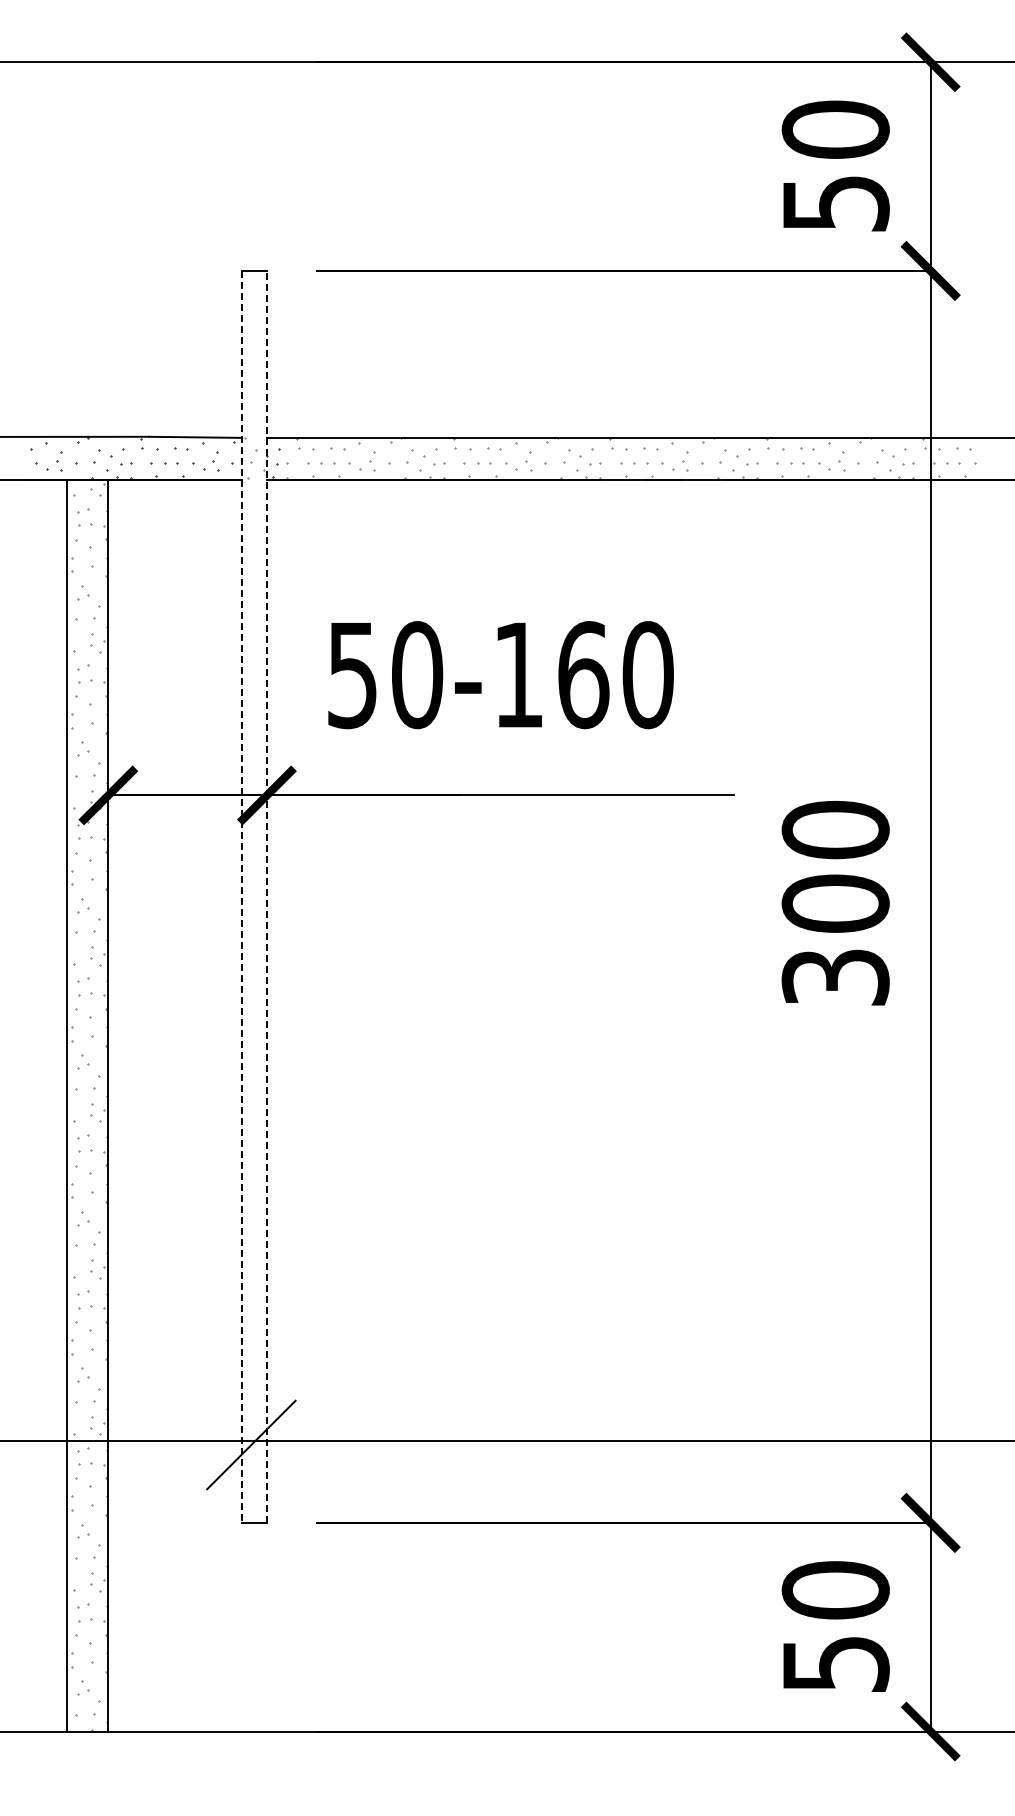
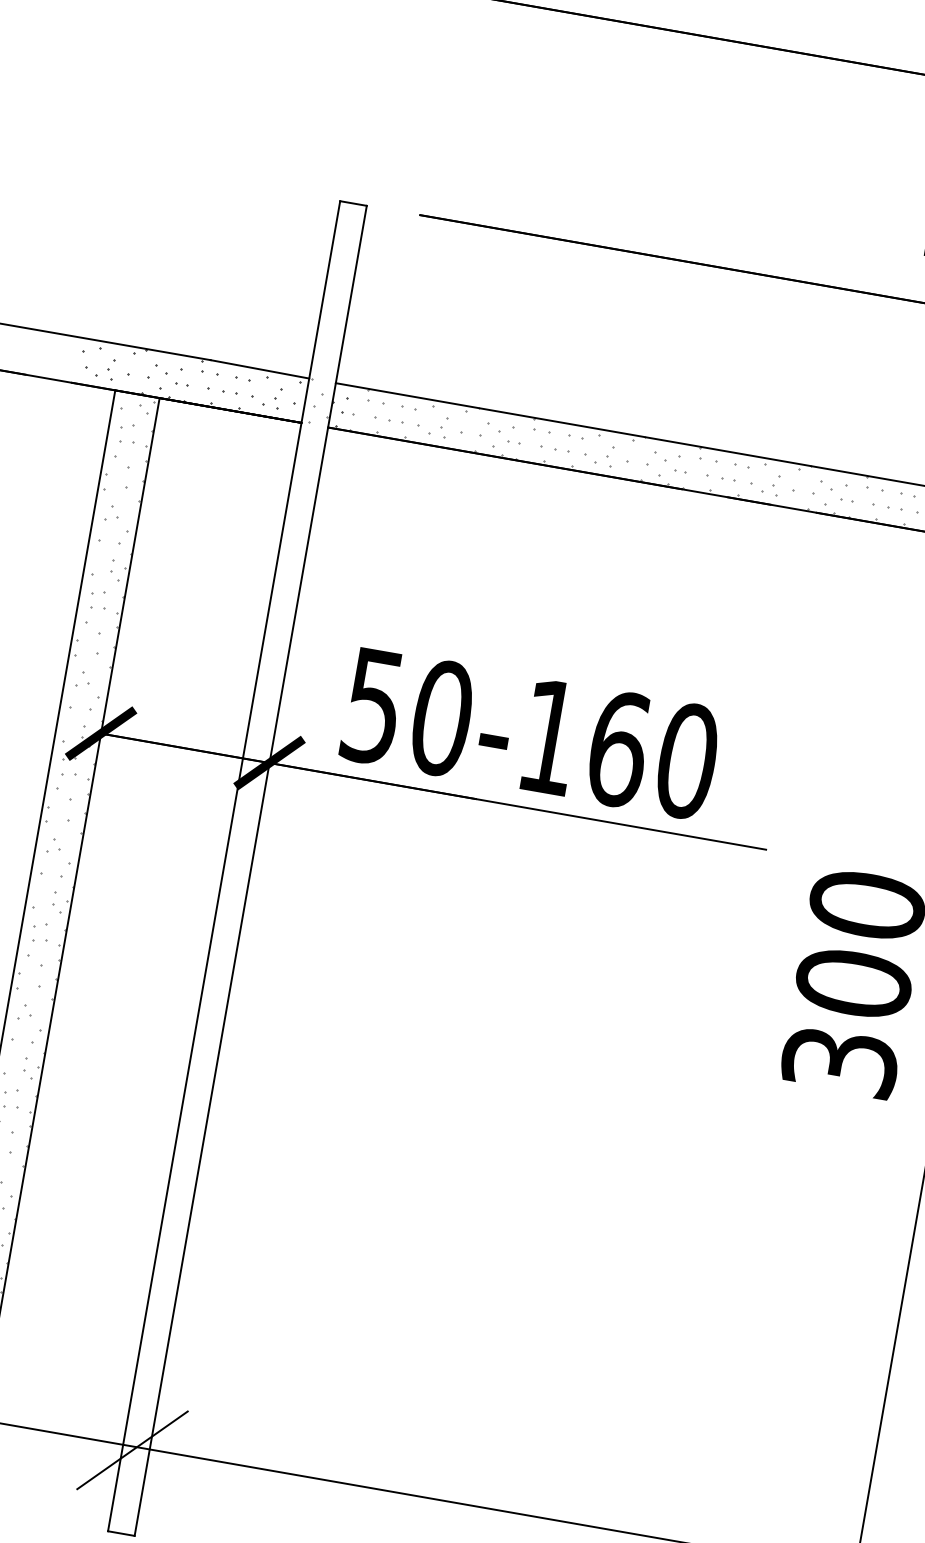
text: (500, 675) -> (530, 734), moved
line: (241, 896) -> (223, 865), dashed -> solid
line: (266, 896) -> (250, 870), dashed -> solid

